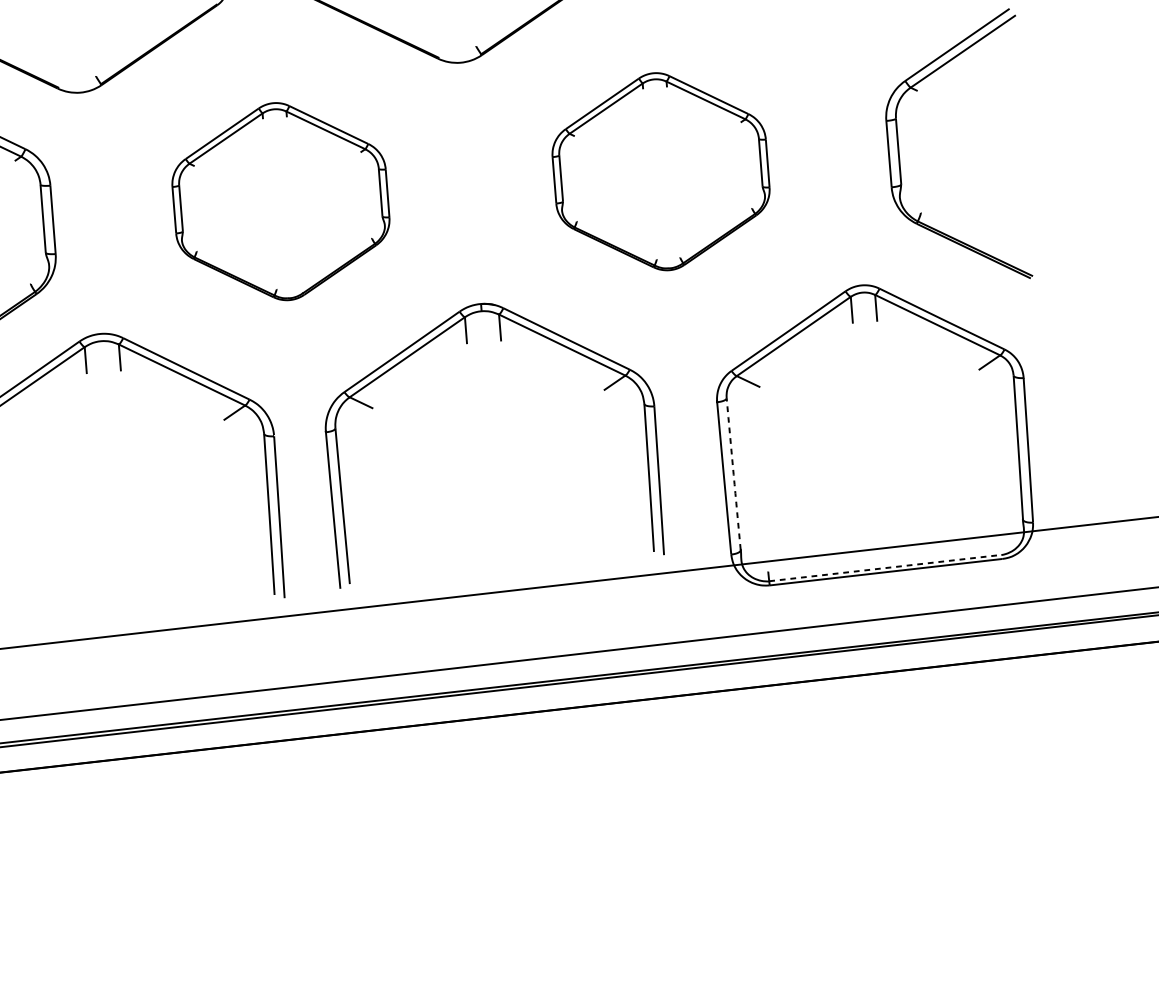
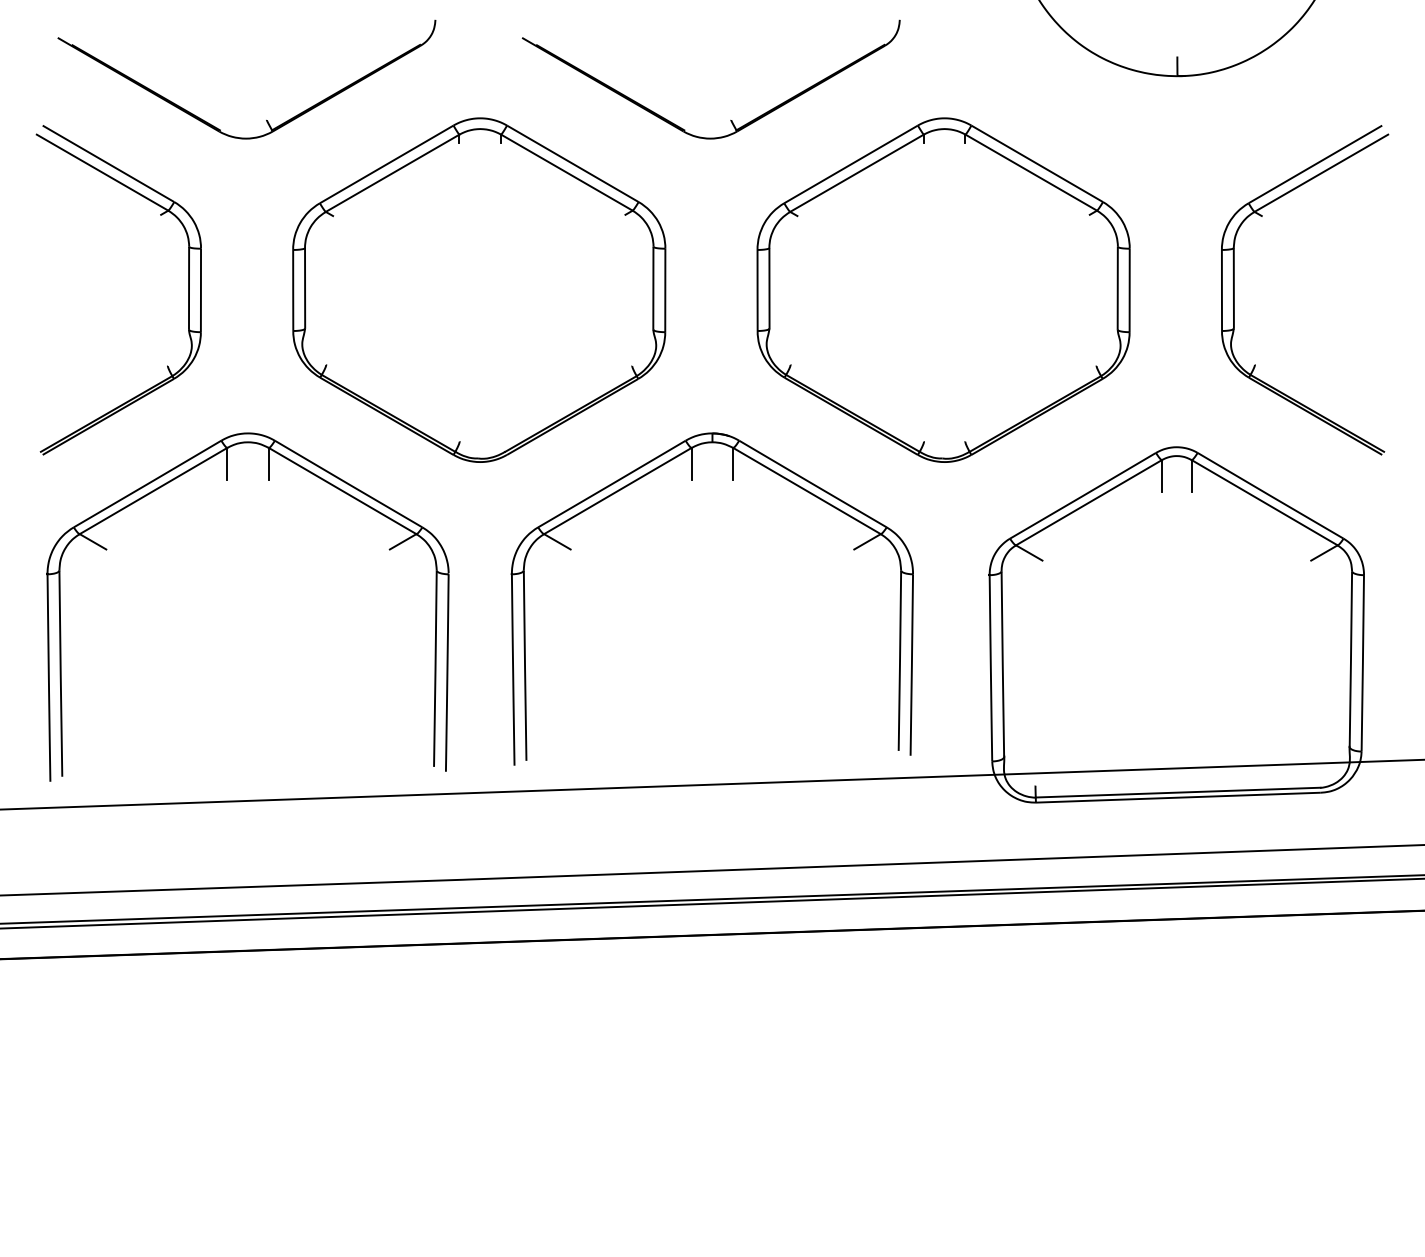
part: (660, 171) -> (943, 289), size x1.43
part: (281, 201) -> (479, 289), size x1.43
arc: (733, 474) -> (1002, 664), dashed -> solid
line: (885, 567) -> (1178, 792), dashed -> solid

